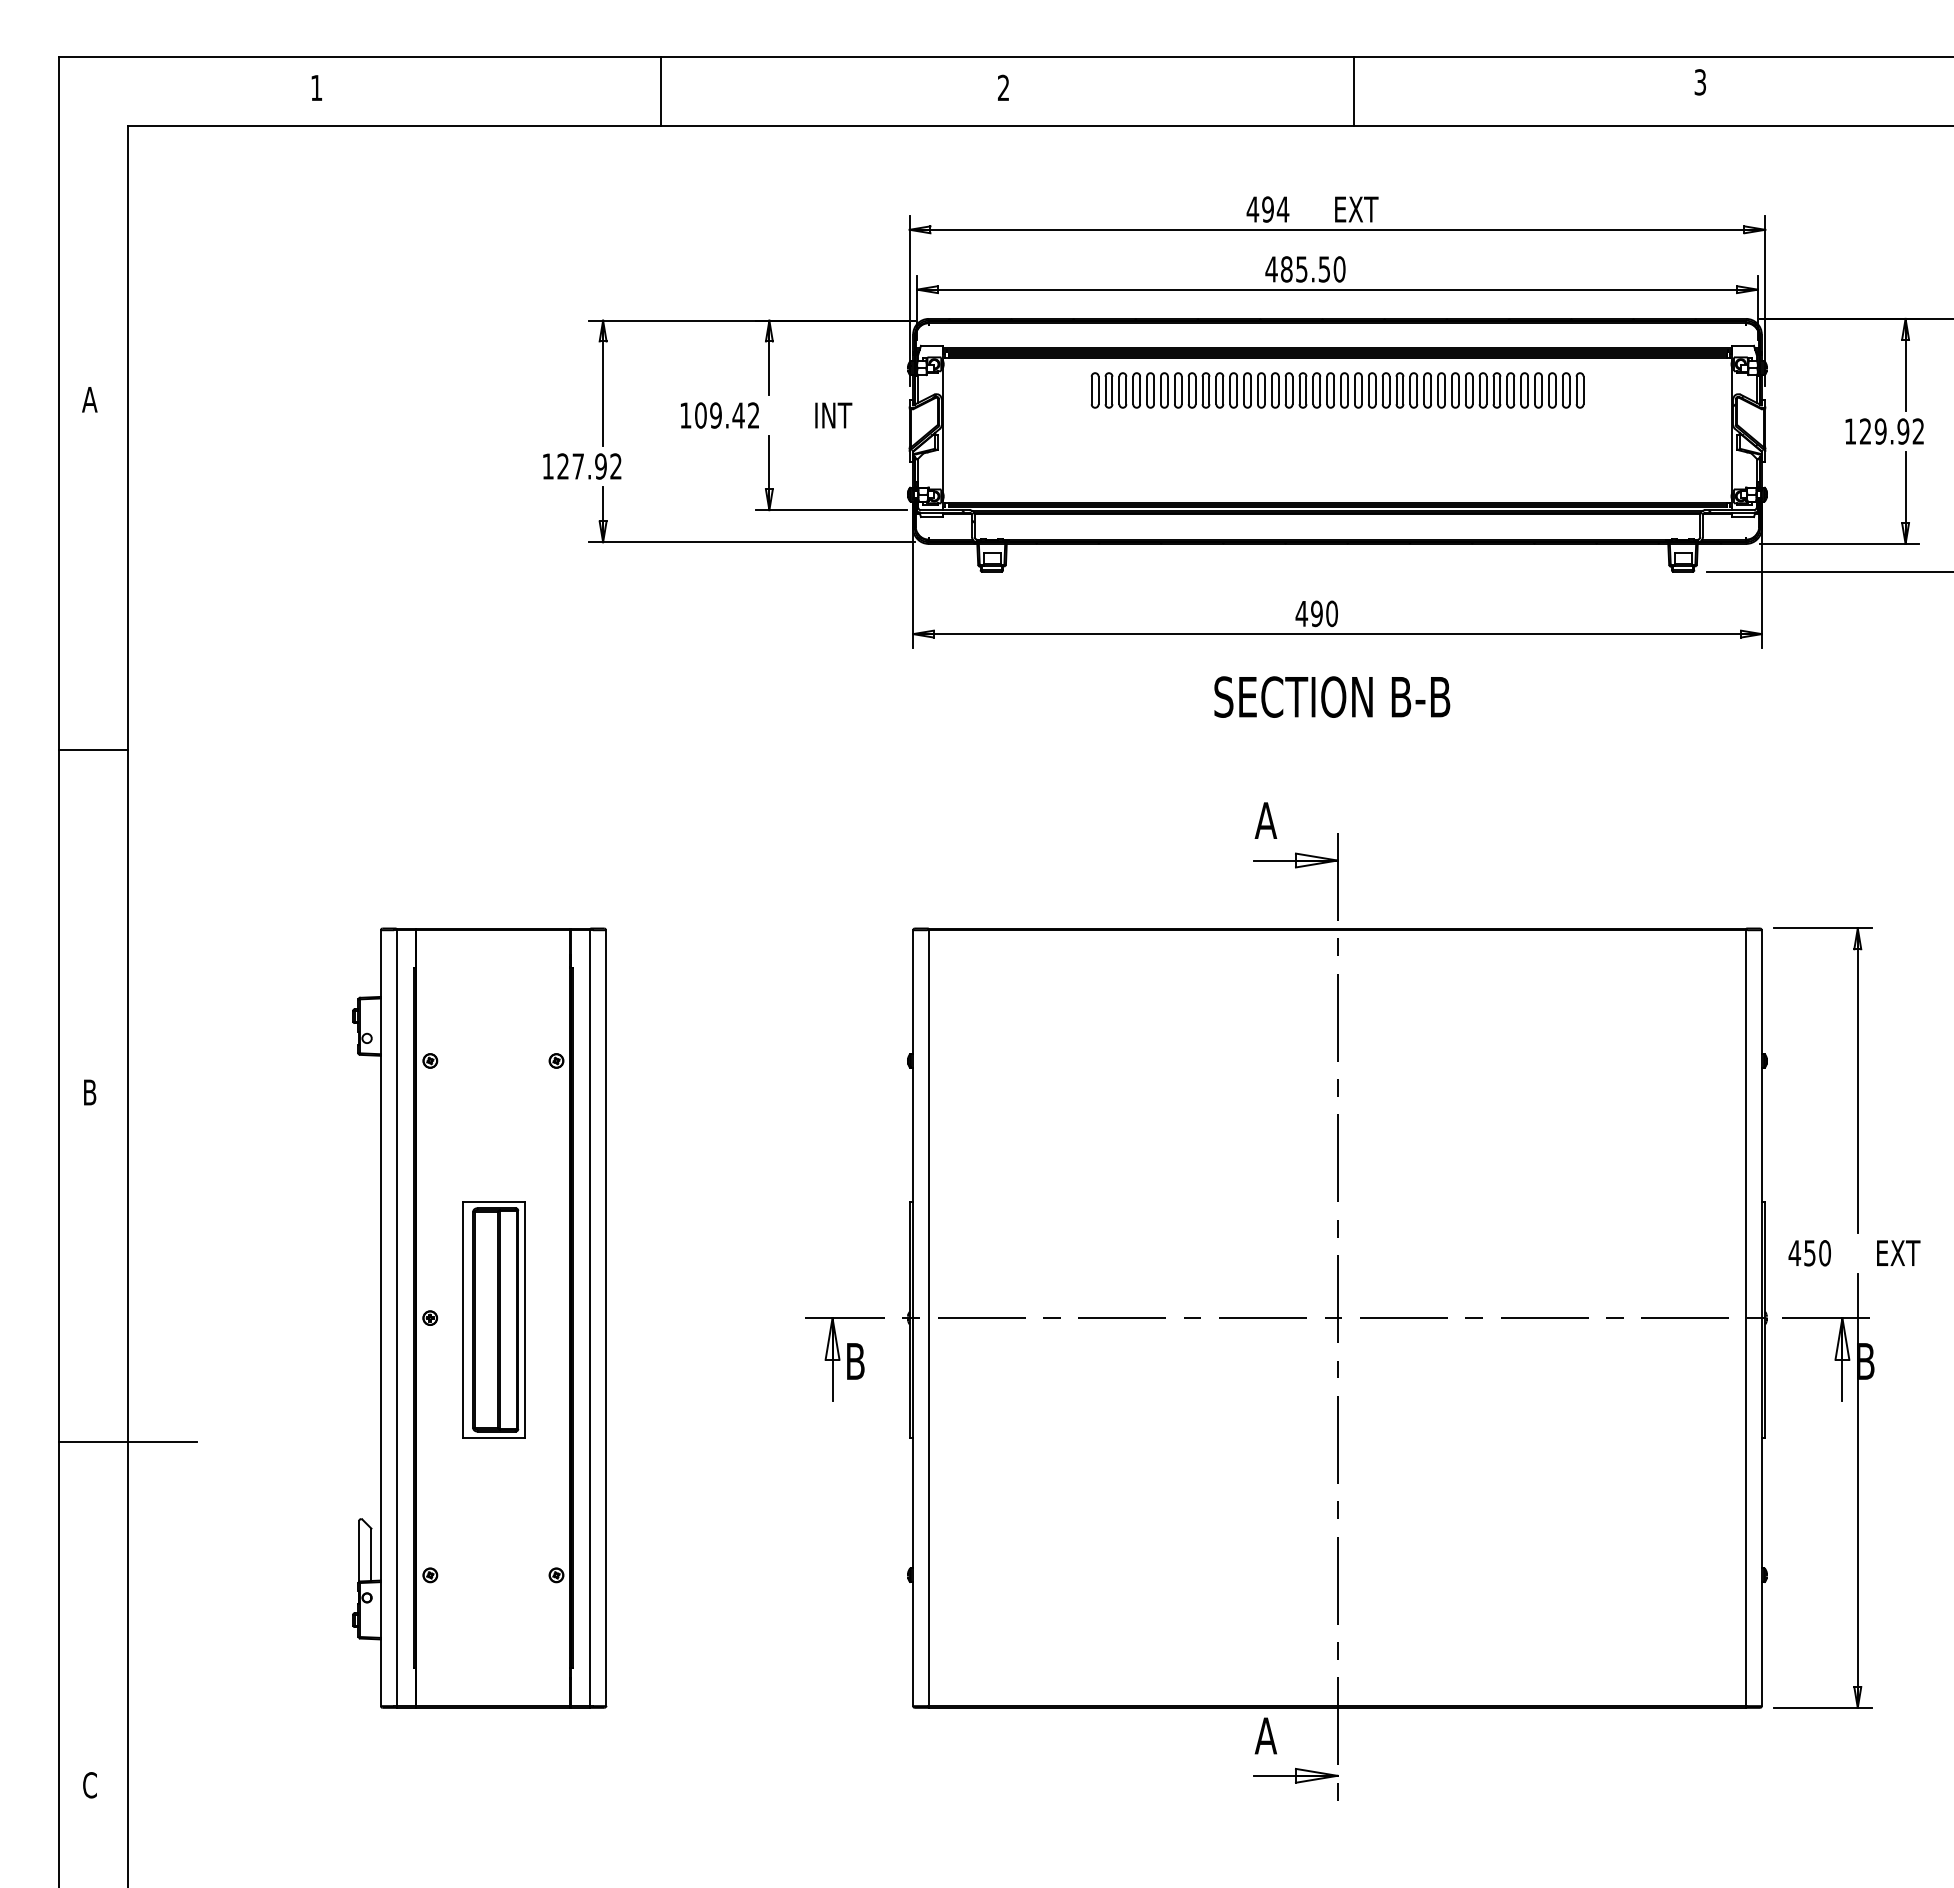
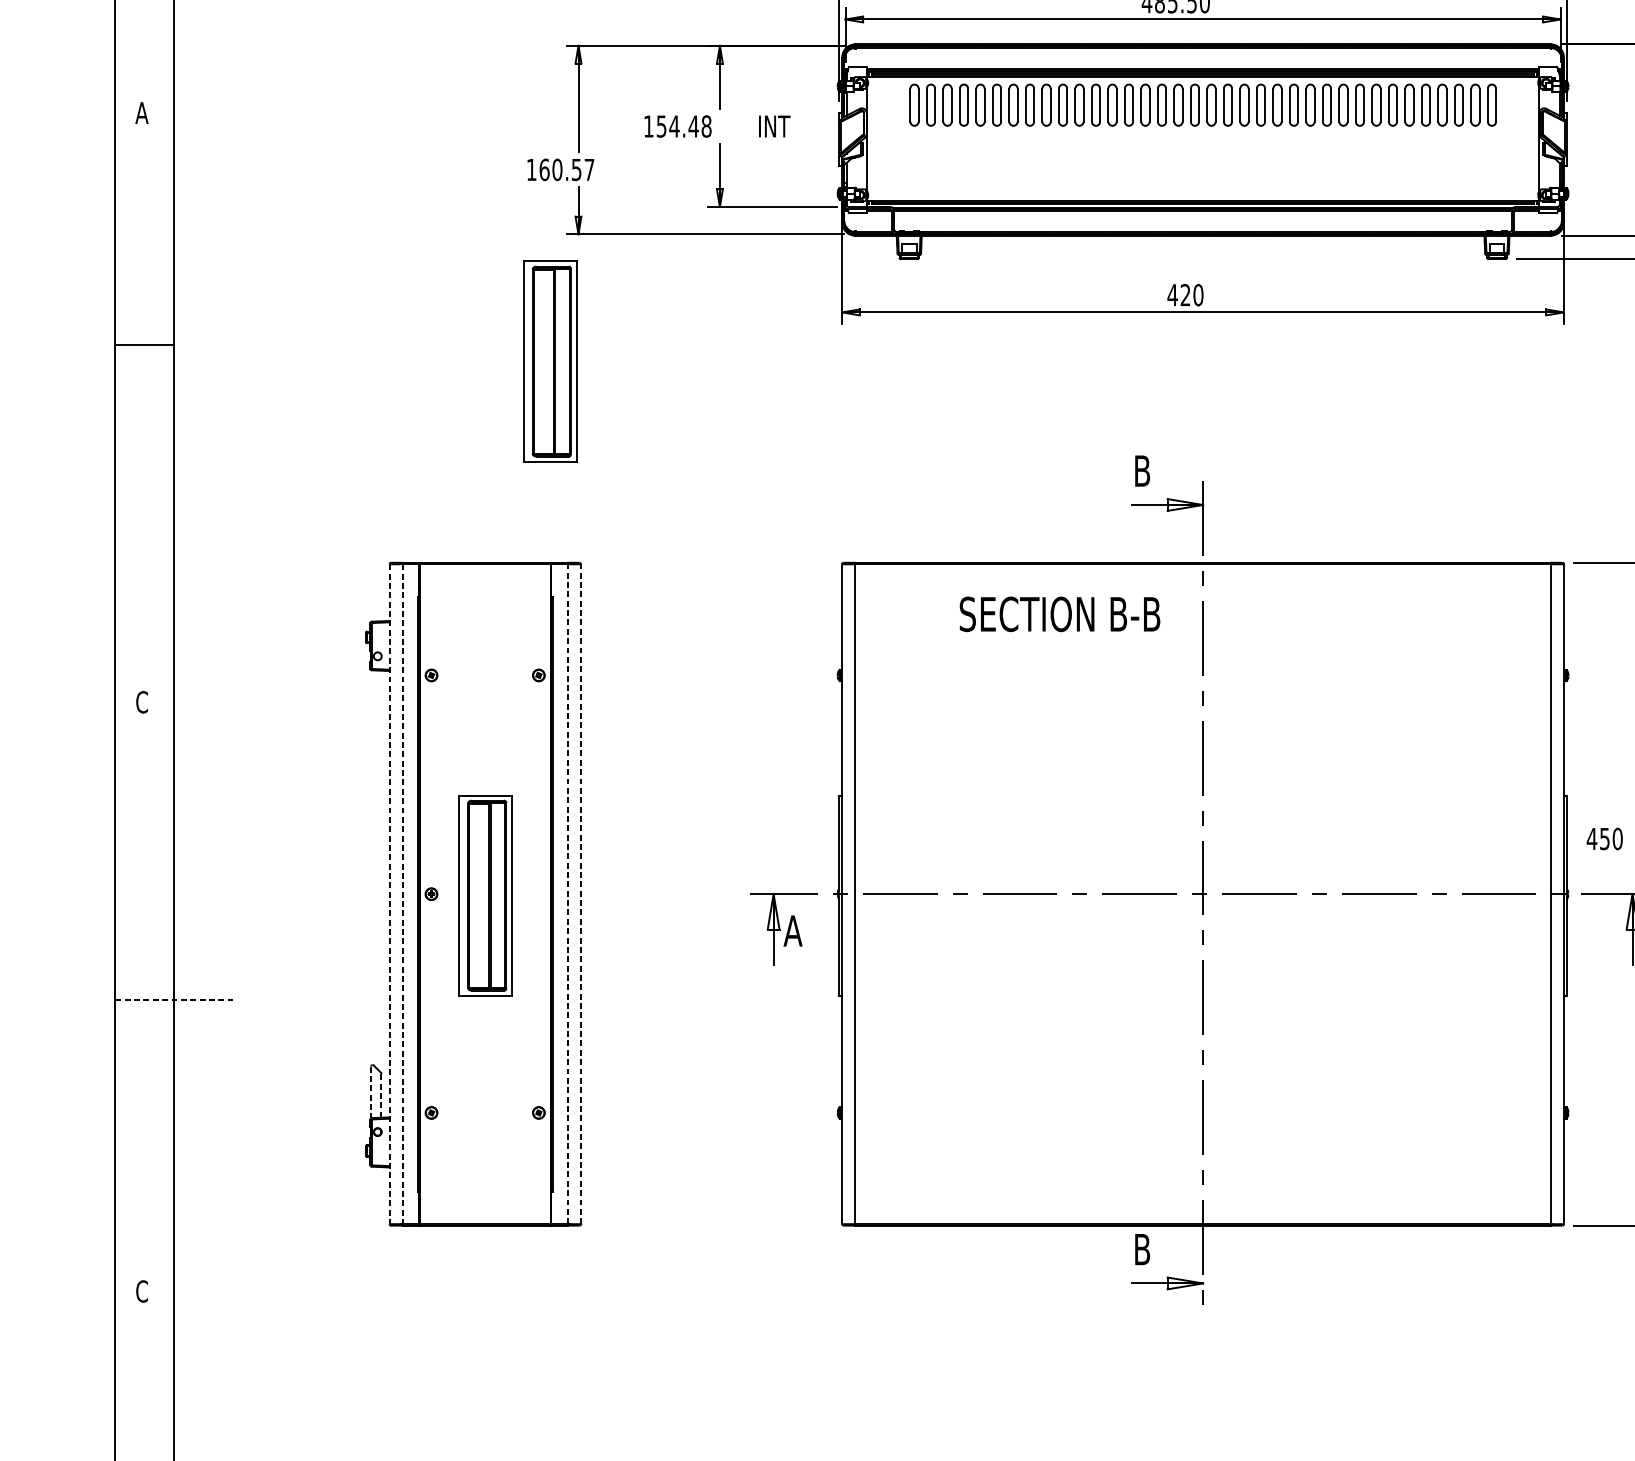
part: (1337, 390) -> (1203, 105), size x1.4
text: (727, 415) -> (684, 126), 109.42 -> 154.48
text: (589, 466) -> (566, 169), 127.92 -> 160.57
text: (1316, 613) -> (1185, 294), 490 -> 420
part: (569, 691) -> (549, 361), added
text: (1332, 696) -> (1060, 613), moved
line: (92, 749) -> (144, 345), moved
text: (1265, 820) -> (1141, 470), A -> B
text: (89, 1092) -> (141, 702), B -> C
line: (380, 1318) -> (389, 894), solid -> dashed
line: (396, 1318) -> (402, 894), solid -> dashed
line: (590, 1318) -> (567, 894), solid -> dashed
line: (605, 1318) -> (580, 894), solid -> dashed
text: (855, 1361) -> (793, 931), B -> A
line: (128, 1442) -> (174, 999), solid -> dashed
line: (359, 1551) -> (371, 1092), solid -> dashed
line: (371, 1554) -> (381, 1095), solid -> dashed
text: (1265, 1735) -> (1141, 1249), A -> B

